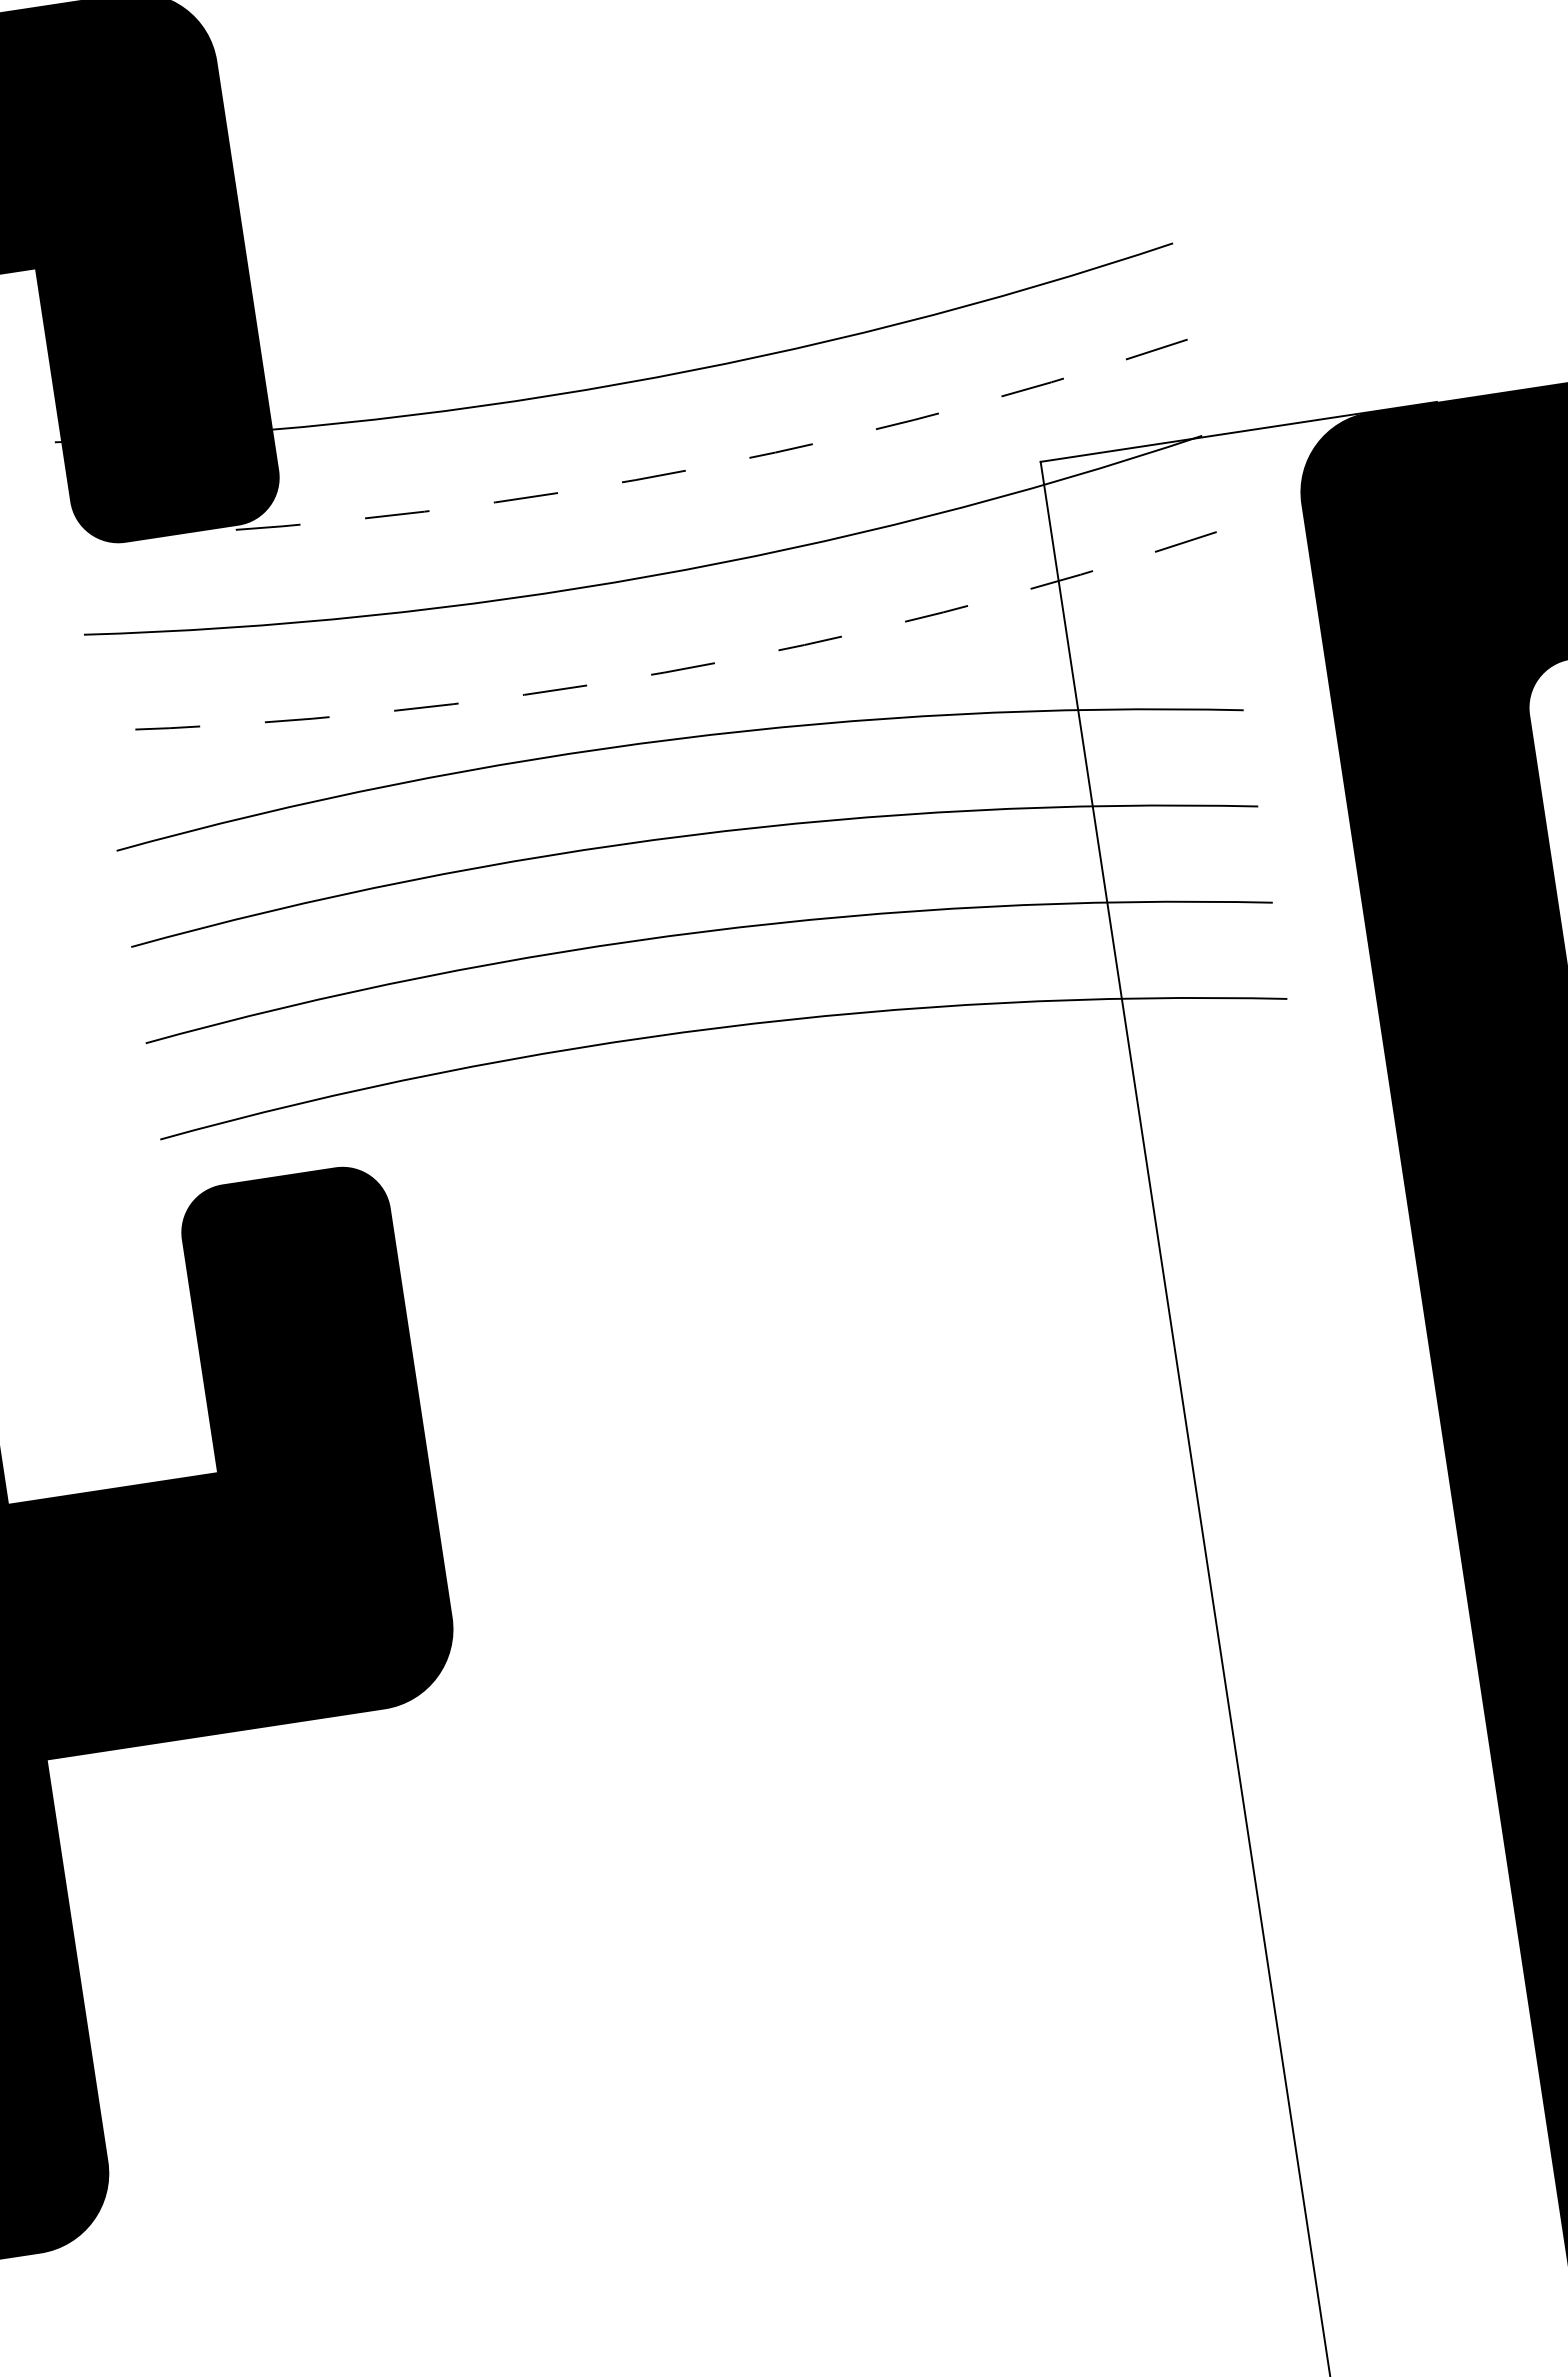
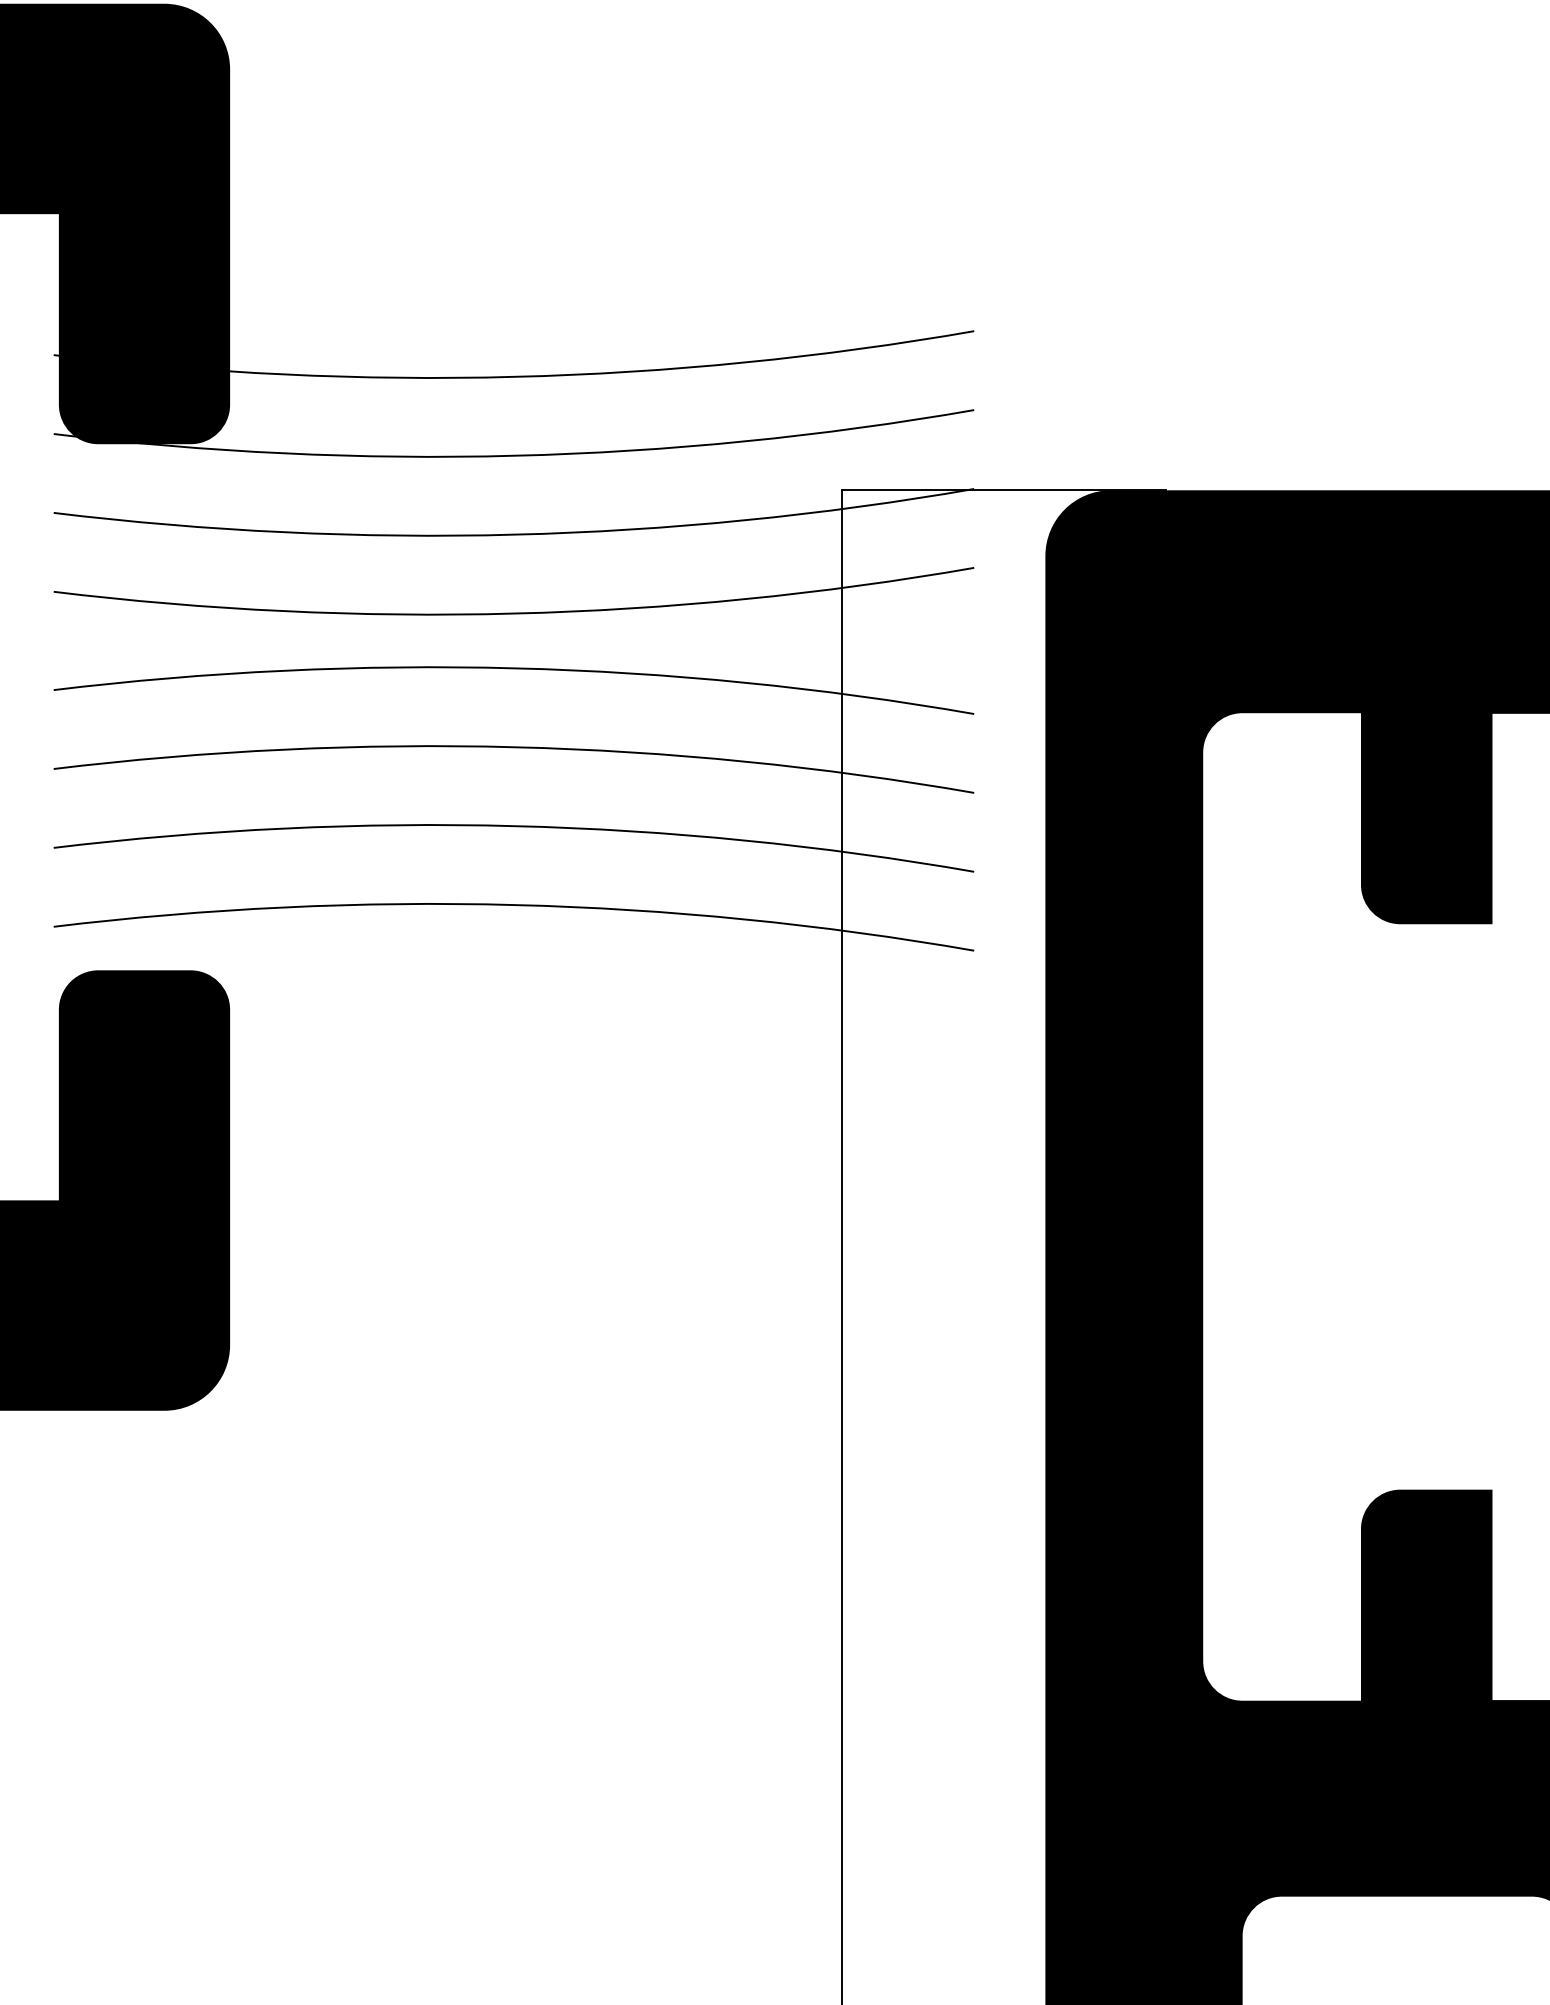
line: (635, 479) -> (514, 455), dashed -> solid
line: (664, 672) -> (514, 613), dashed -> solid

